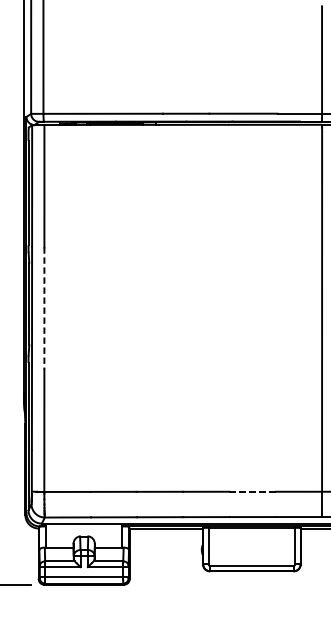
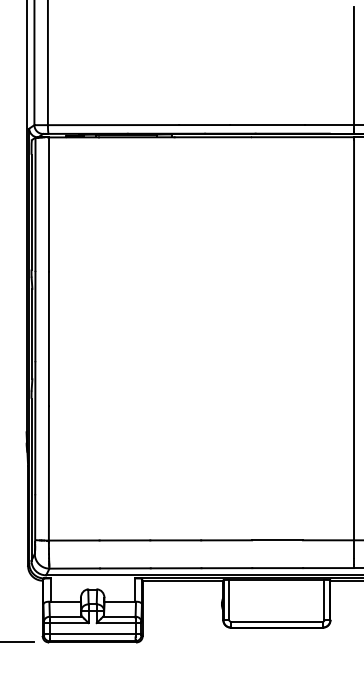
line: (43, 308) -> (48, 339), dashed -> solid
line: (252, 491) -> (277, 540), dashed -> solid

